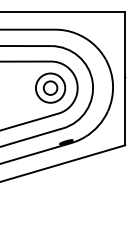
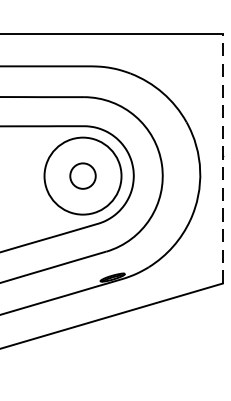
line: (125, 78) -> (223, 158), solid -> dashed
circle: (50, 87) -> (82, 174), size x1.4

